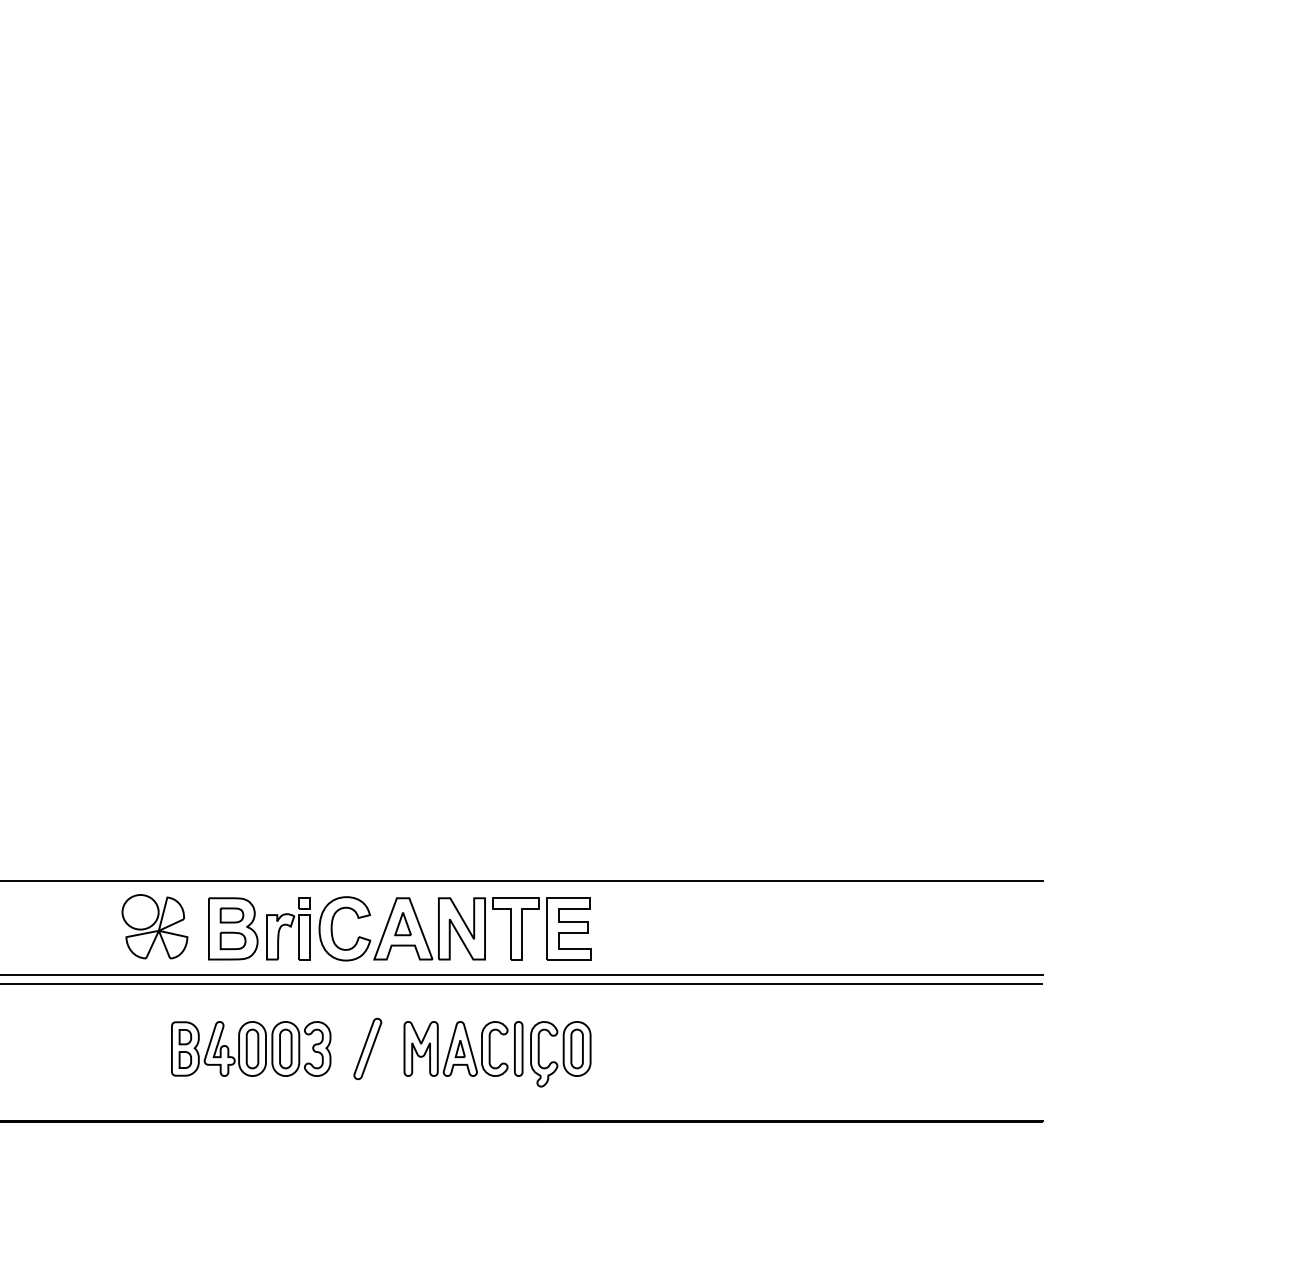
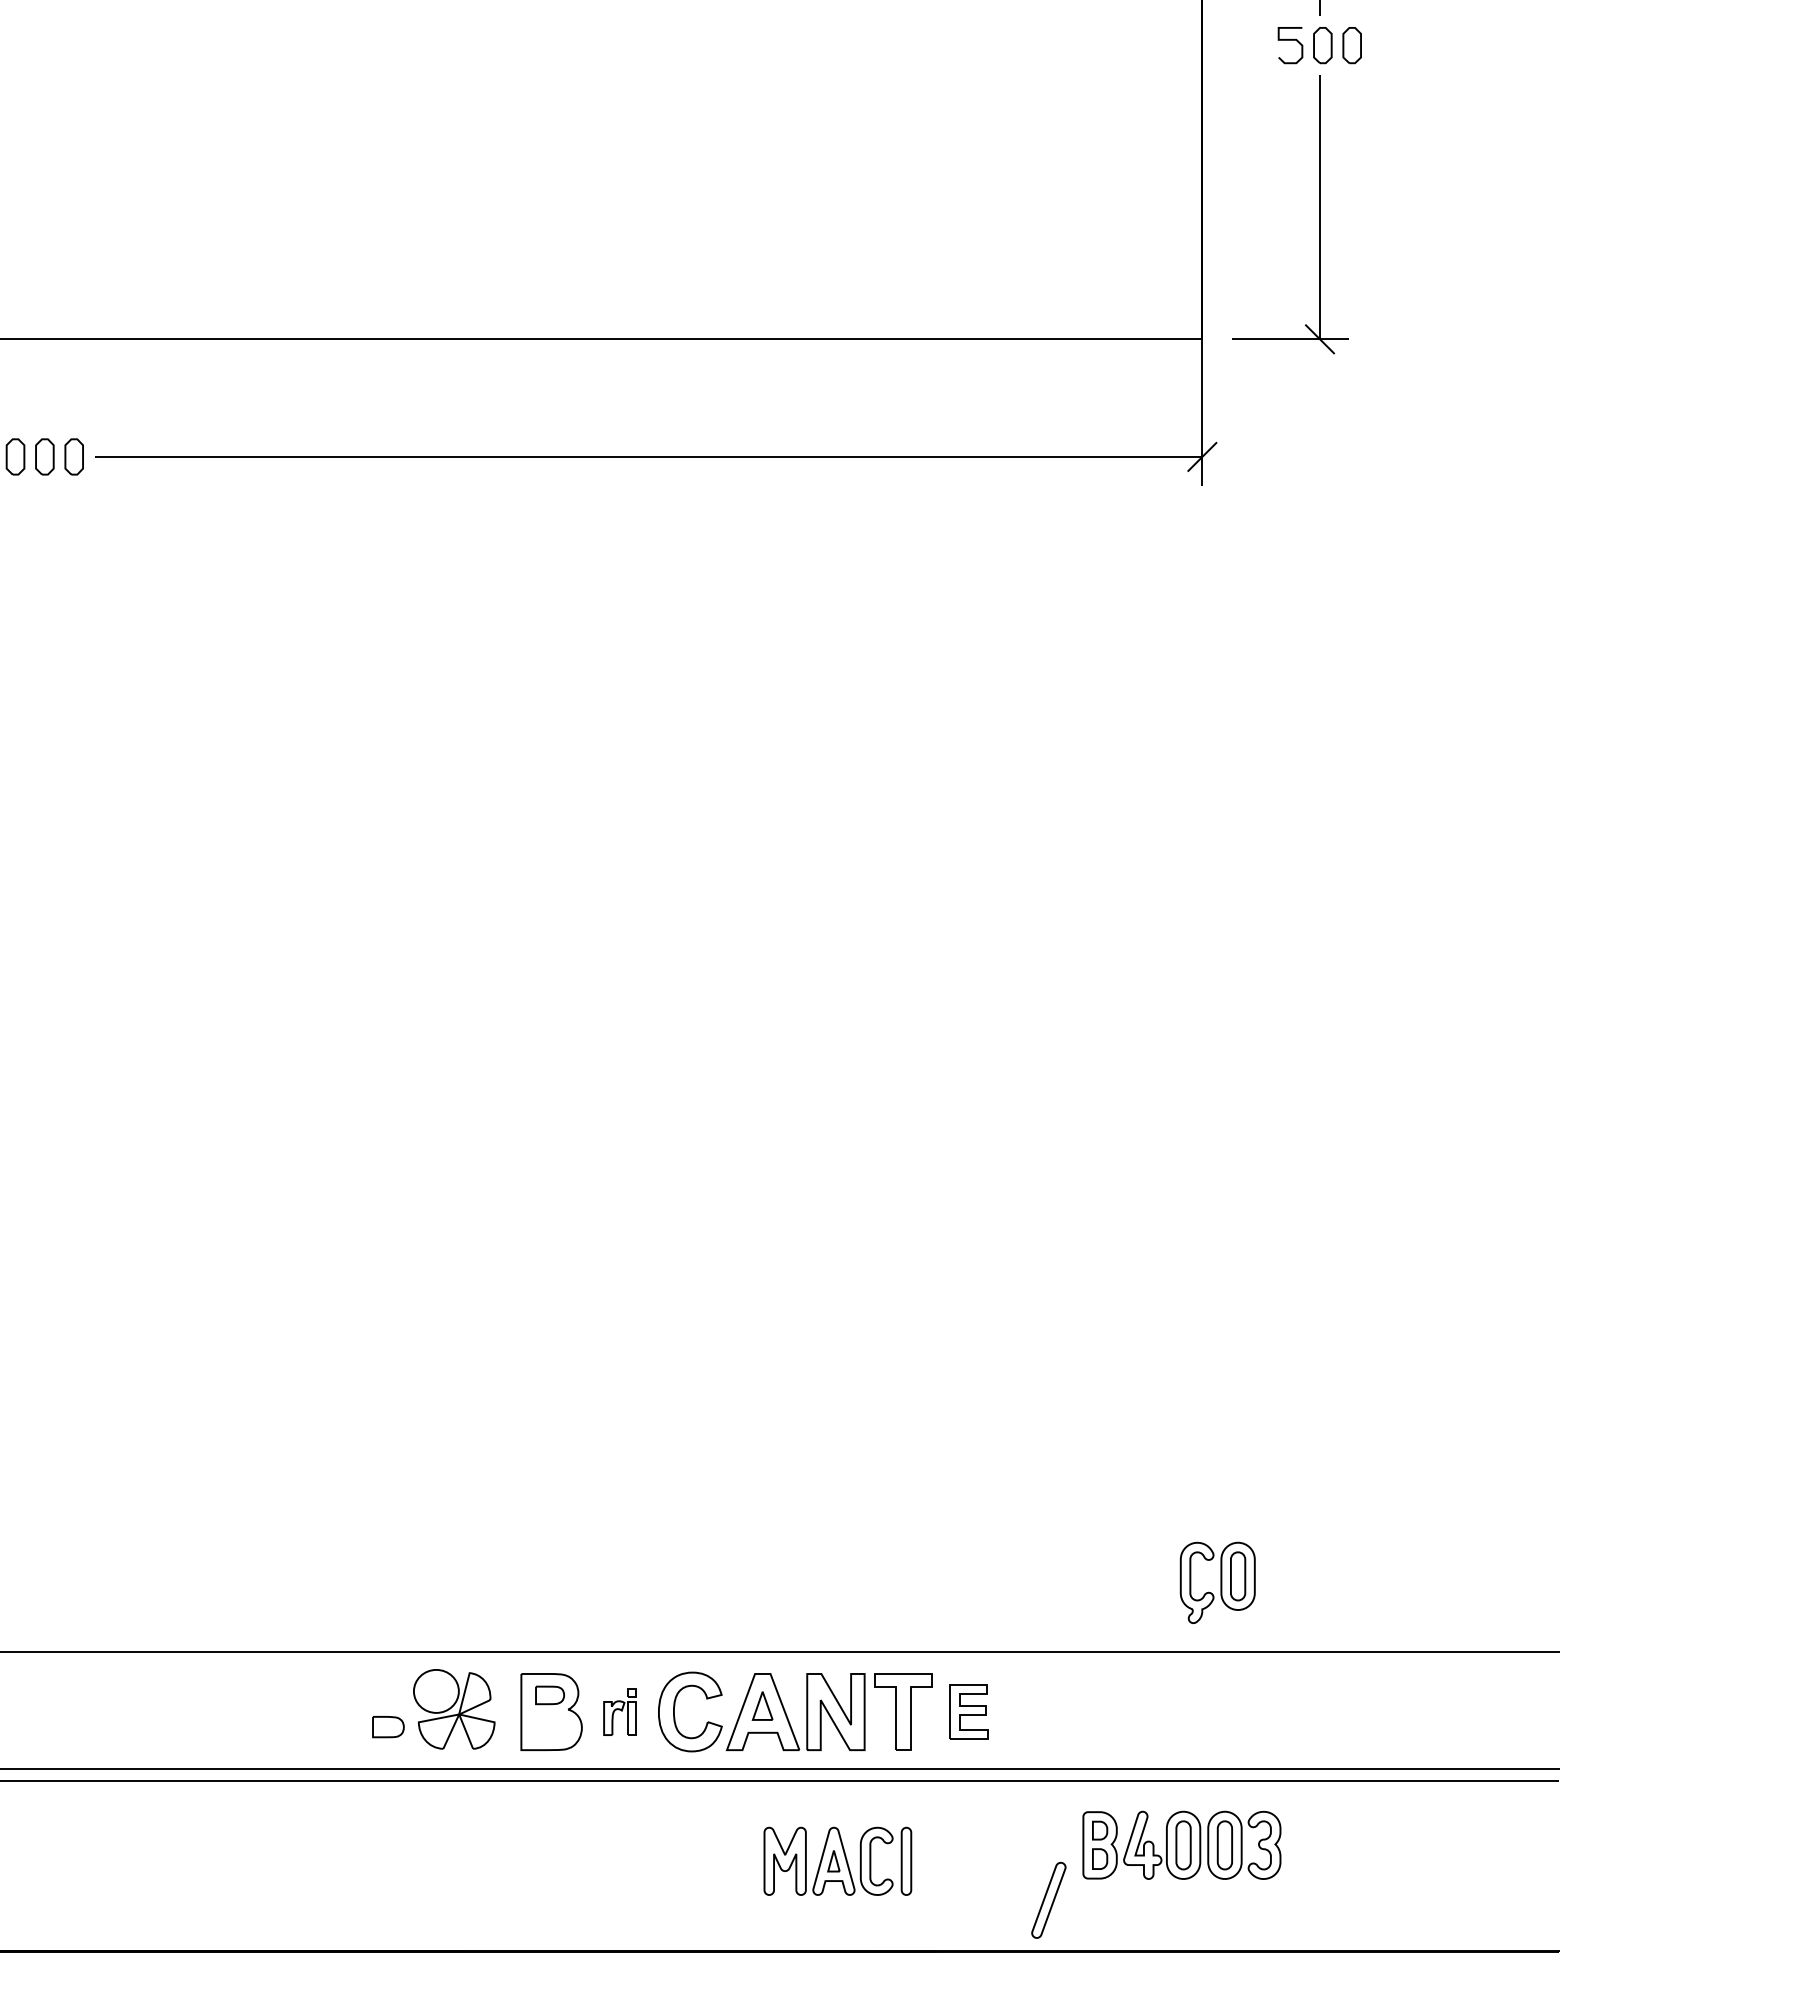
part: (569, 928) -> (969, 1711), size x0.7
part: (287, 929) -> (619, 1712), size x0.6
part: (233, 941) -> (388, 1727), moved
part: (250, 1048) -> (1181, 1844), moved
part: (367, 1048) -> (1048, 1899), moved
part: (560, 1053) -> (1217, 1582), moved

